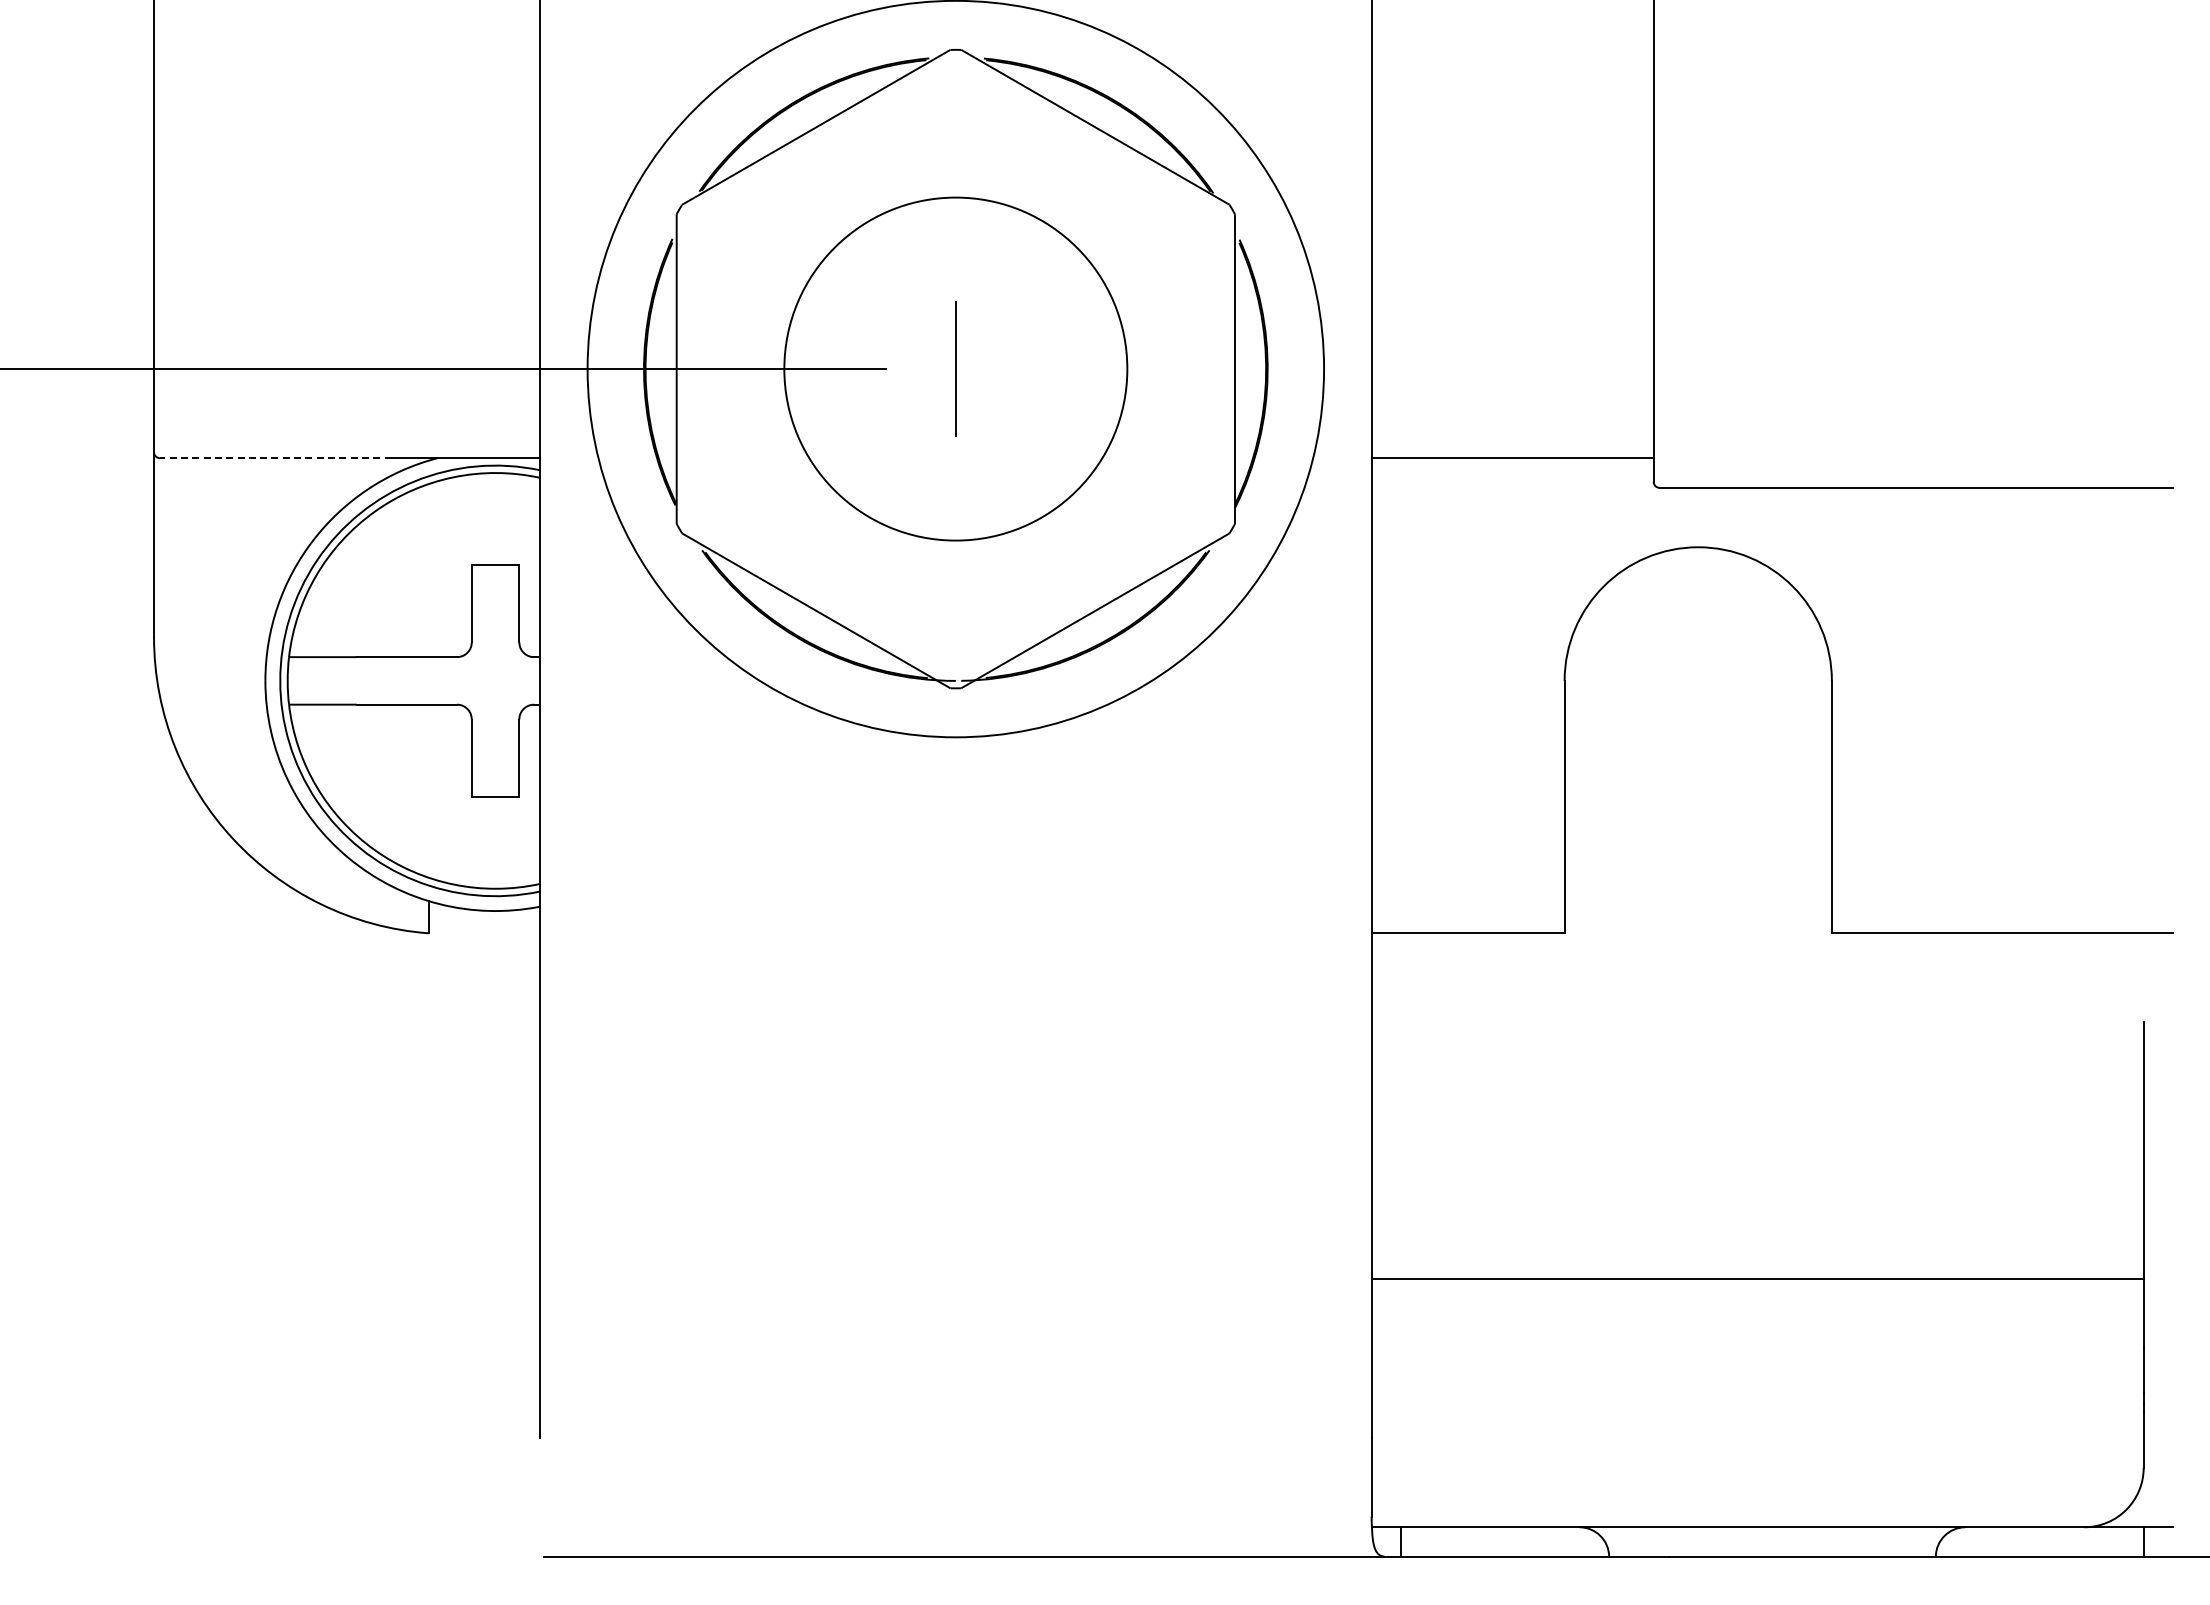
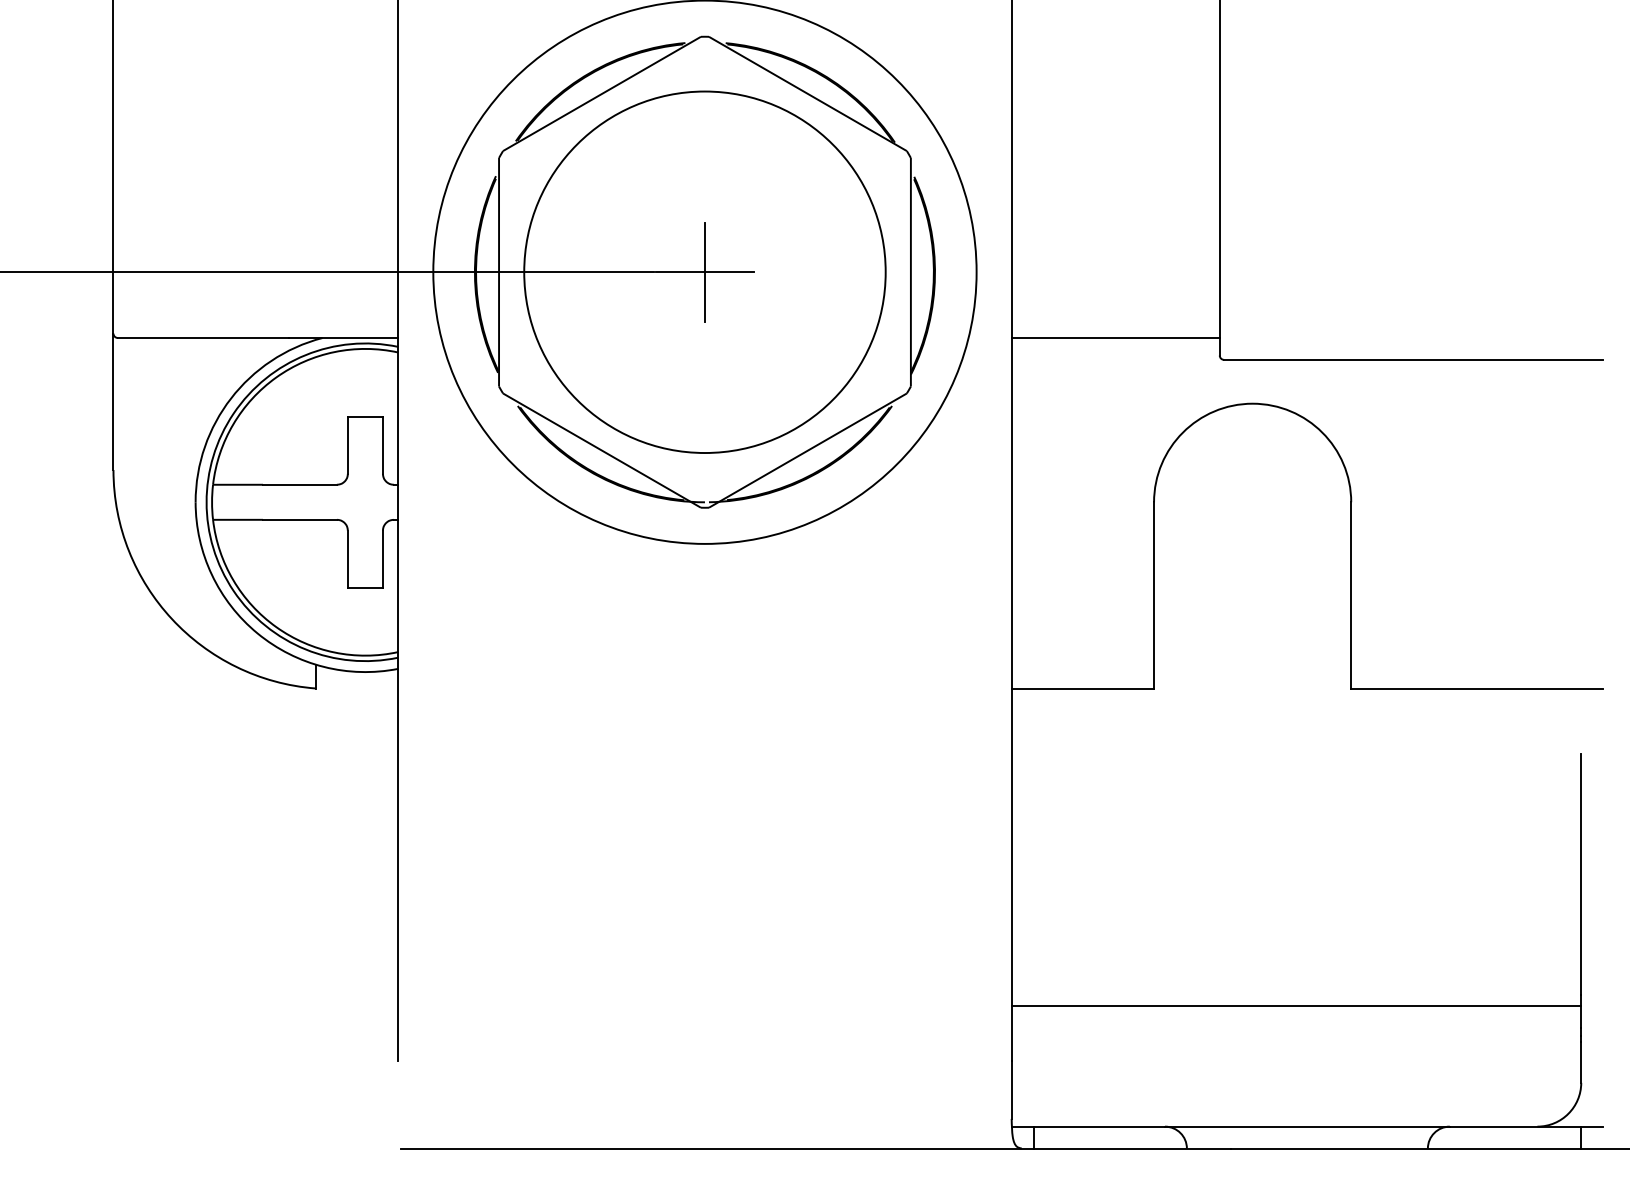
circle: (955, 369) -> (704, 272), size x1.43
line: (955, 369) -> (704, 272), added
line: (275, 458) -> (203, 338), dashed -> solid
line: (1757, 1278) -> (1296, 1005), moved

